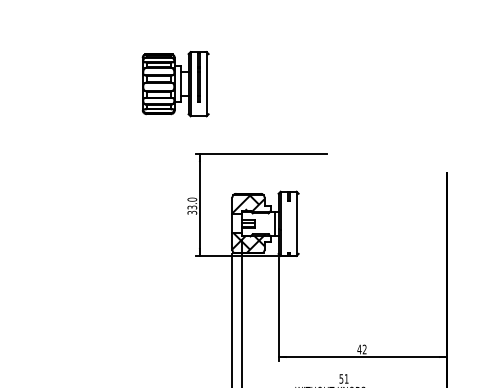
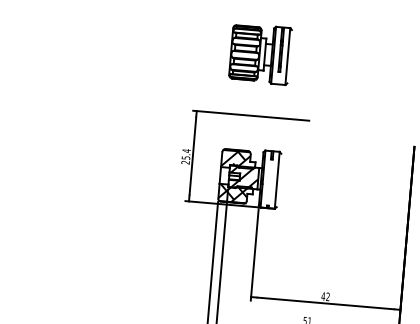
part: (175, 84) -> (260, 54), moved
text: (192, 205) -> (186, 156), 33.0 -> 25.4
hatch: (259, 223) -> (244, 177), added

